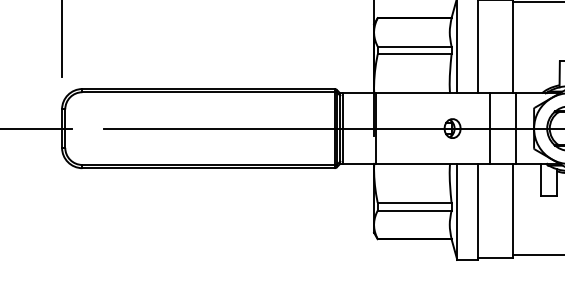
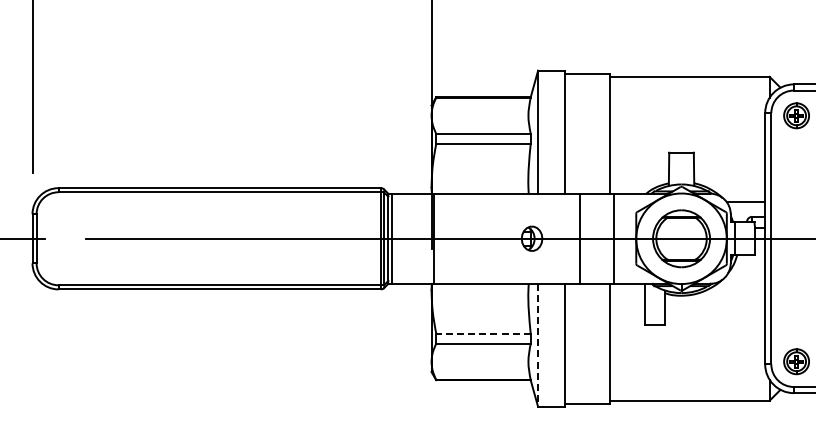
line: (413, 202) -> (482, 333), solid -> dashed
line: (457, 212) -> (538, 345), solid -> dashed

